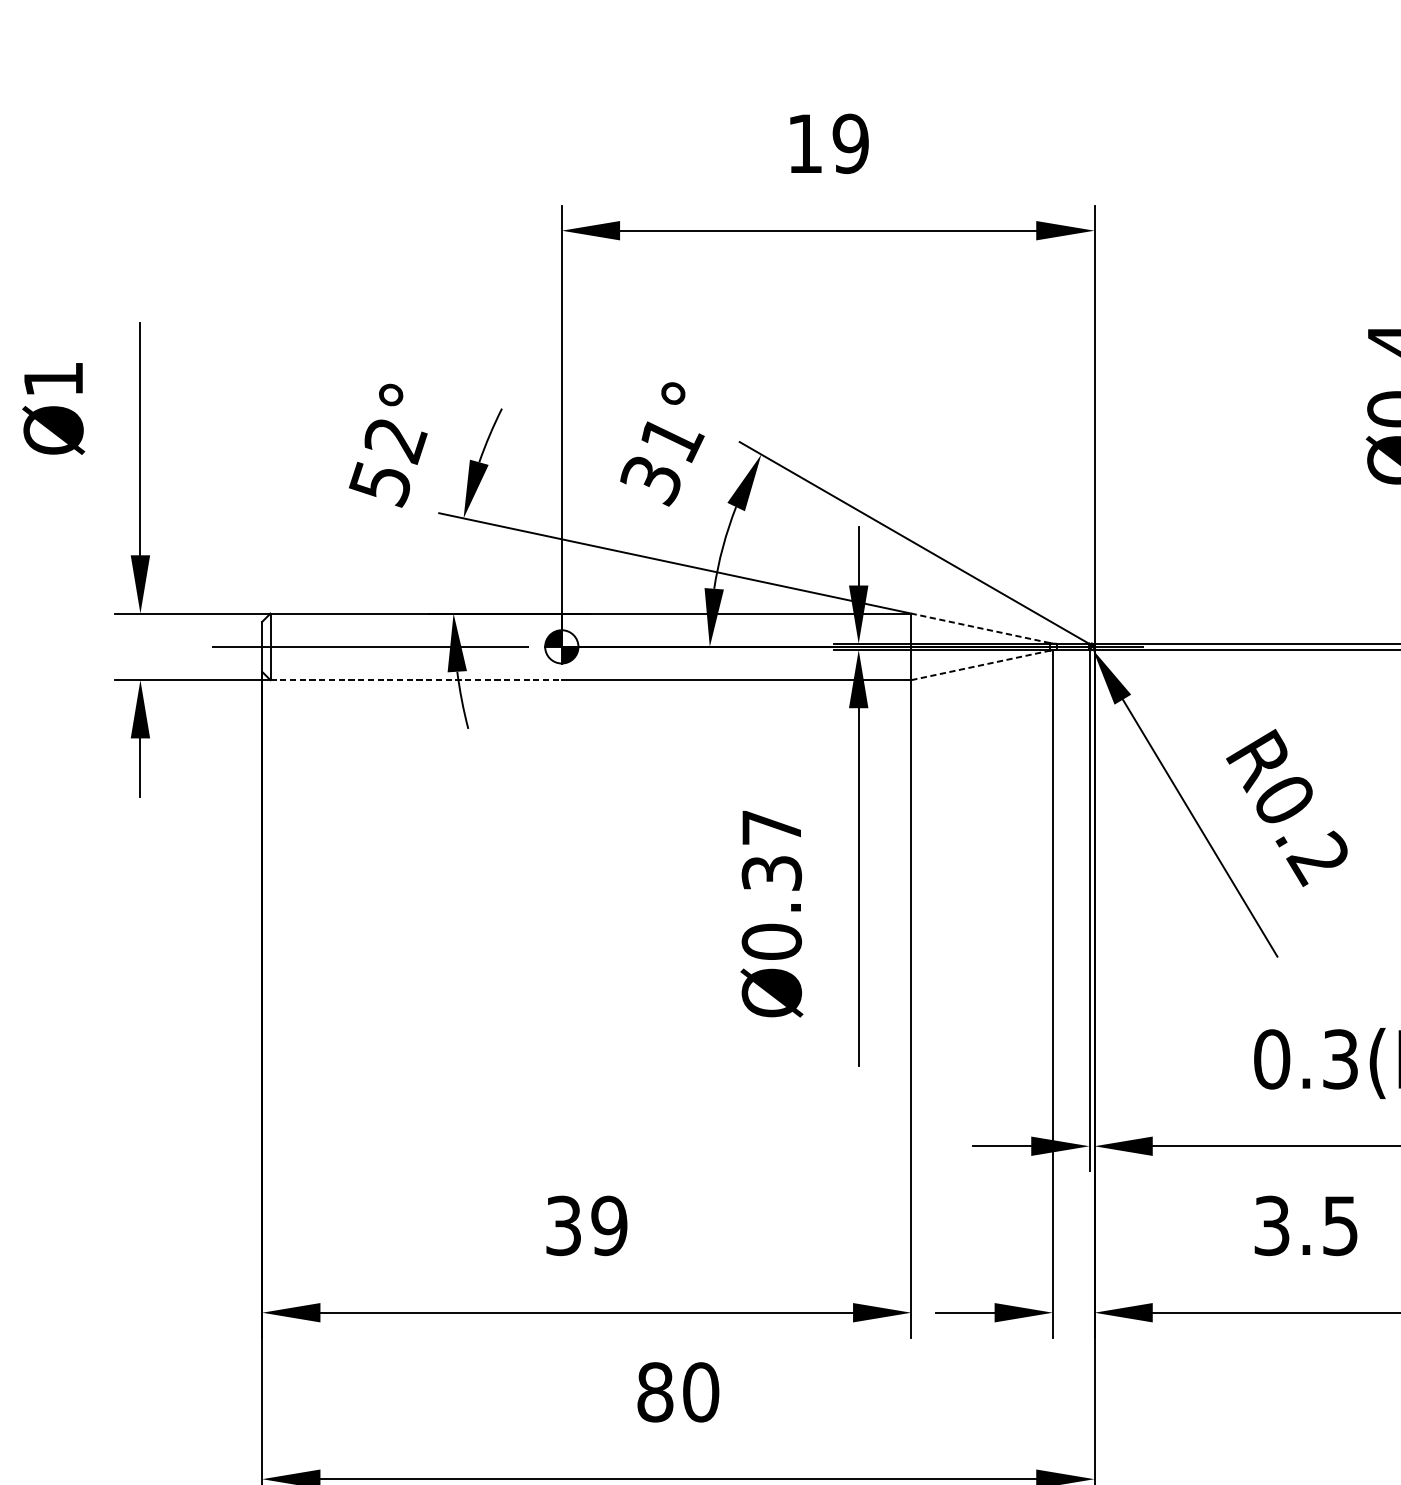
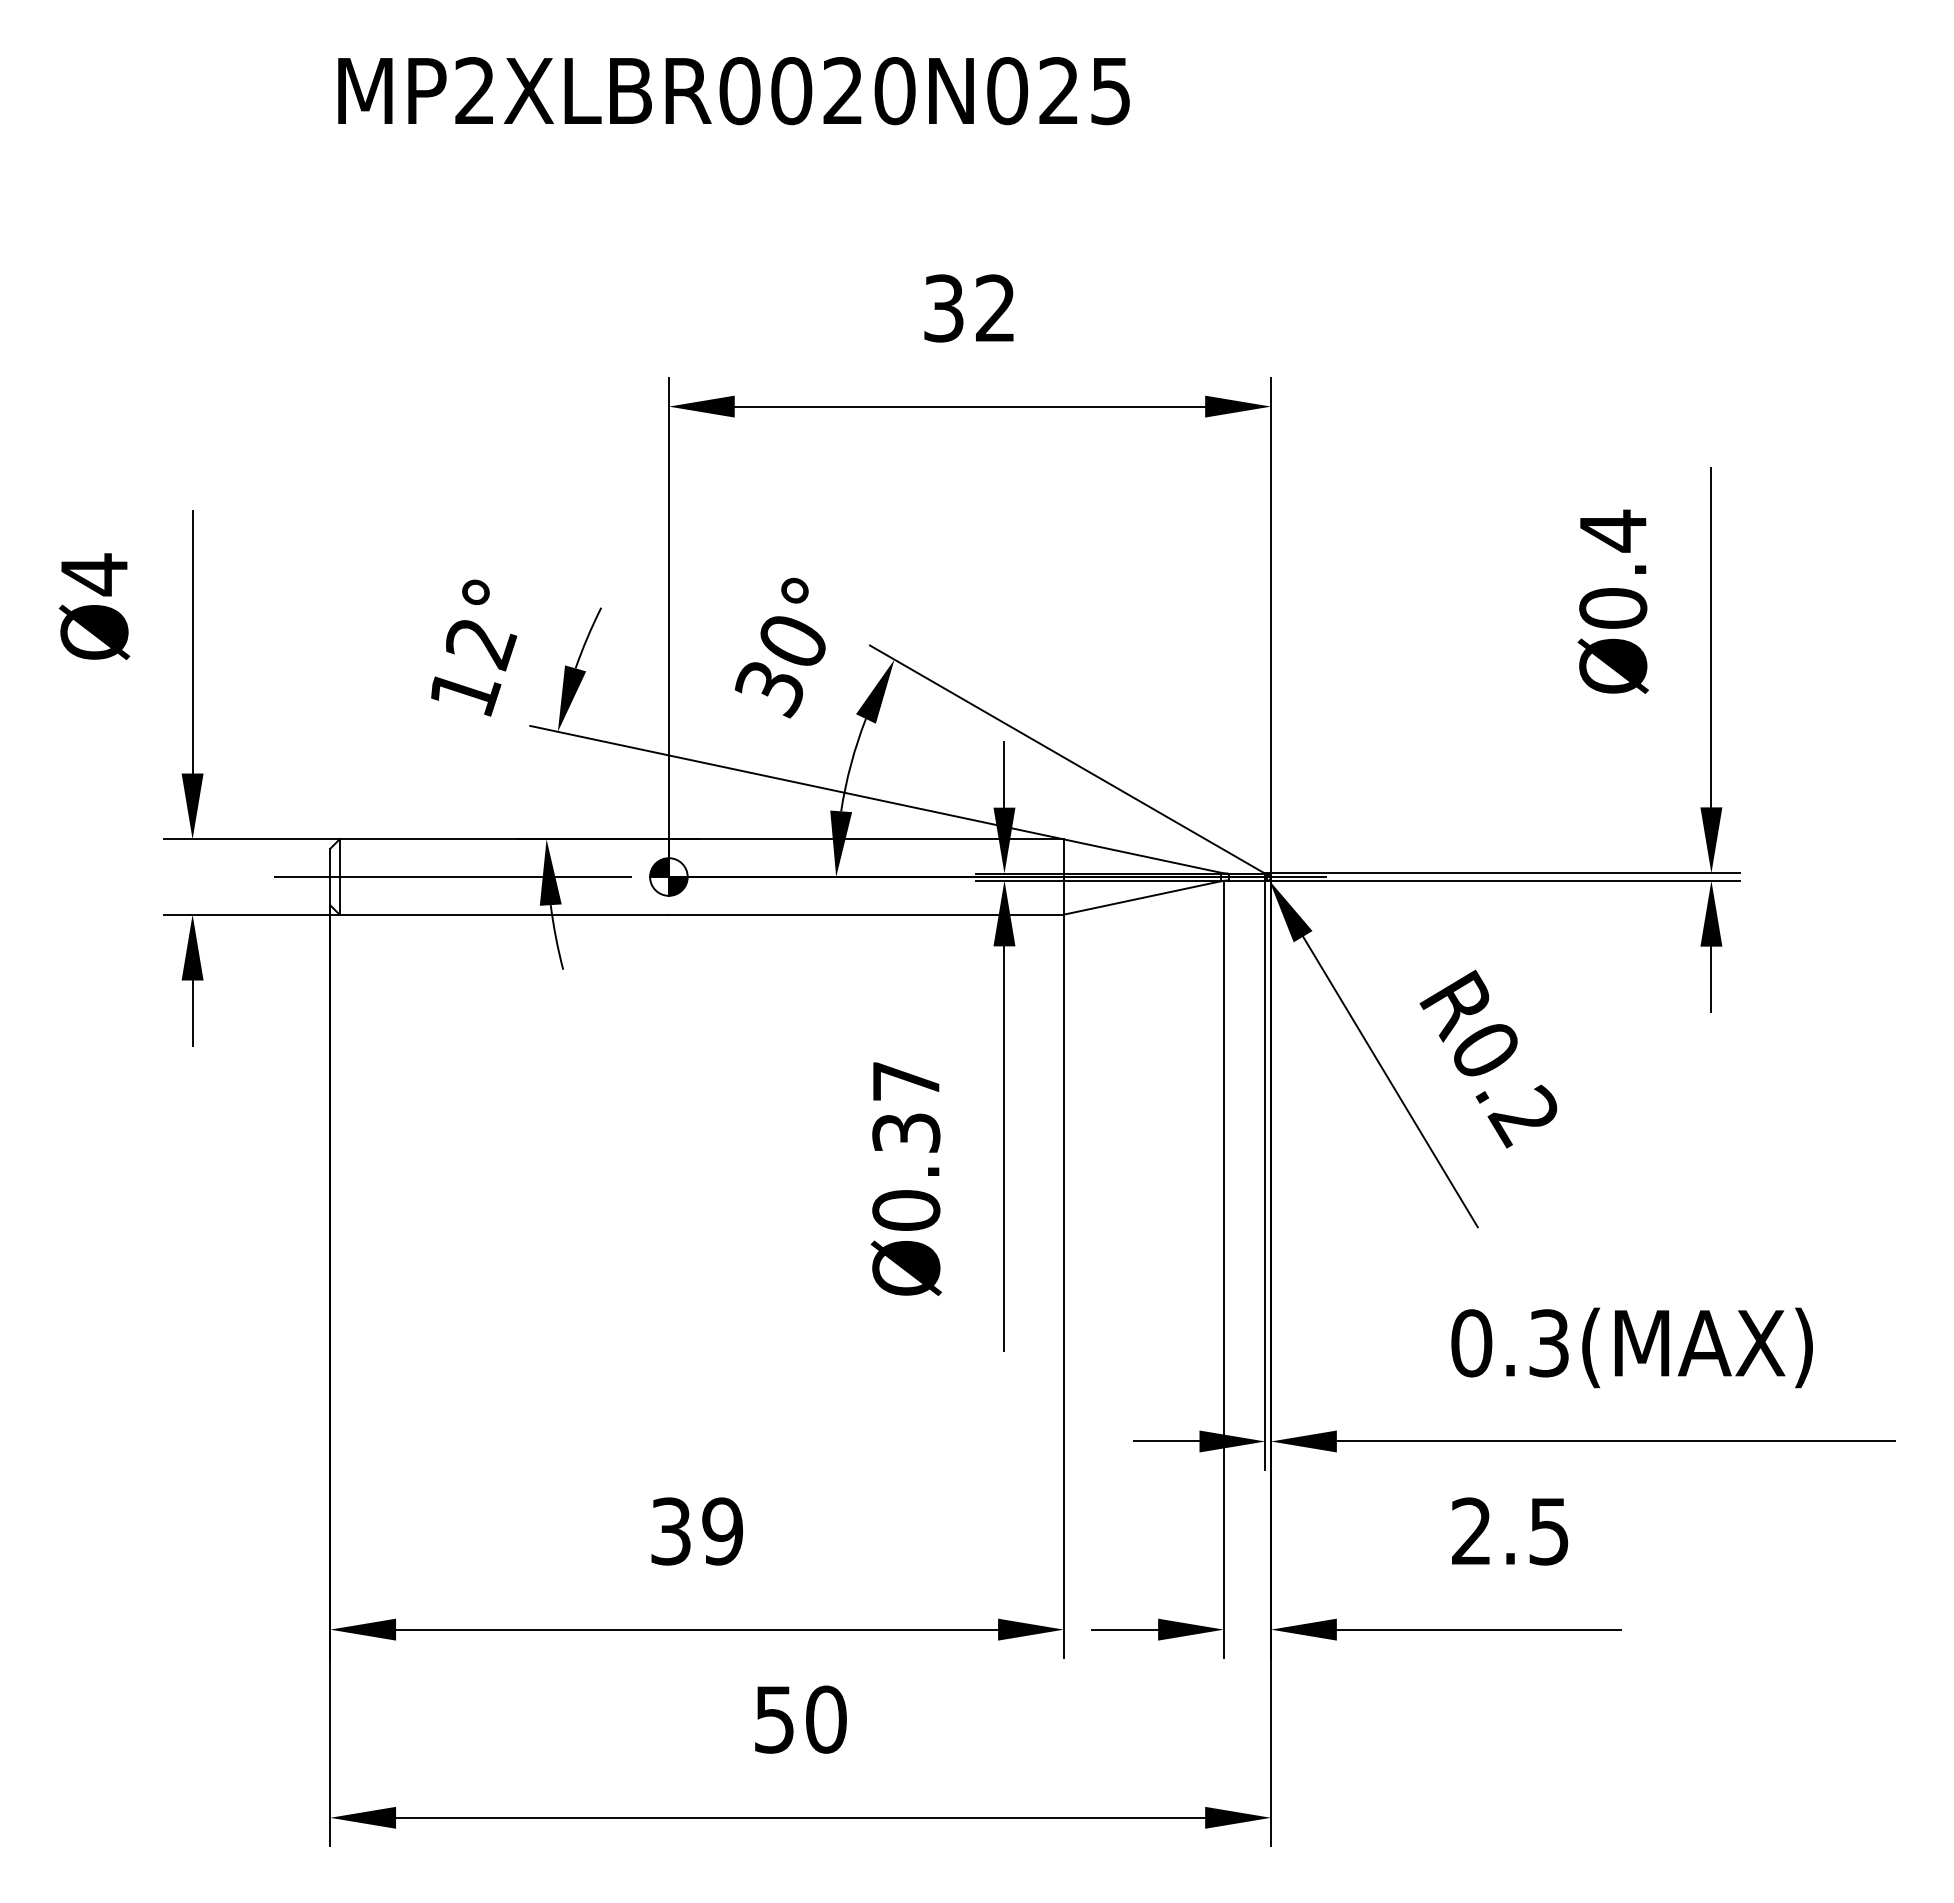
text: (827, 143) -> (969, 308), 19 -> 32
text: (53, 379) -> (94, 574), Ø1 -> Ø4
text: (672, 439) -> (794, 642), 31° -> 30°
text: (380, 484) -> (464, 693), 52° -> 12°
line: (979, 627) -> (1141, 855), dashed -> solid
line: (980, 664) -> (1142, 897), dashed -> solid
line: (416, 680) -> (504, 914), dashed -> solid
text: (1271, 1225) -> (1471, 1531), 3.5 -> 2.5
text: (655, 1392) -> (774, 1719), 80 -> 50

